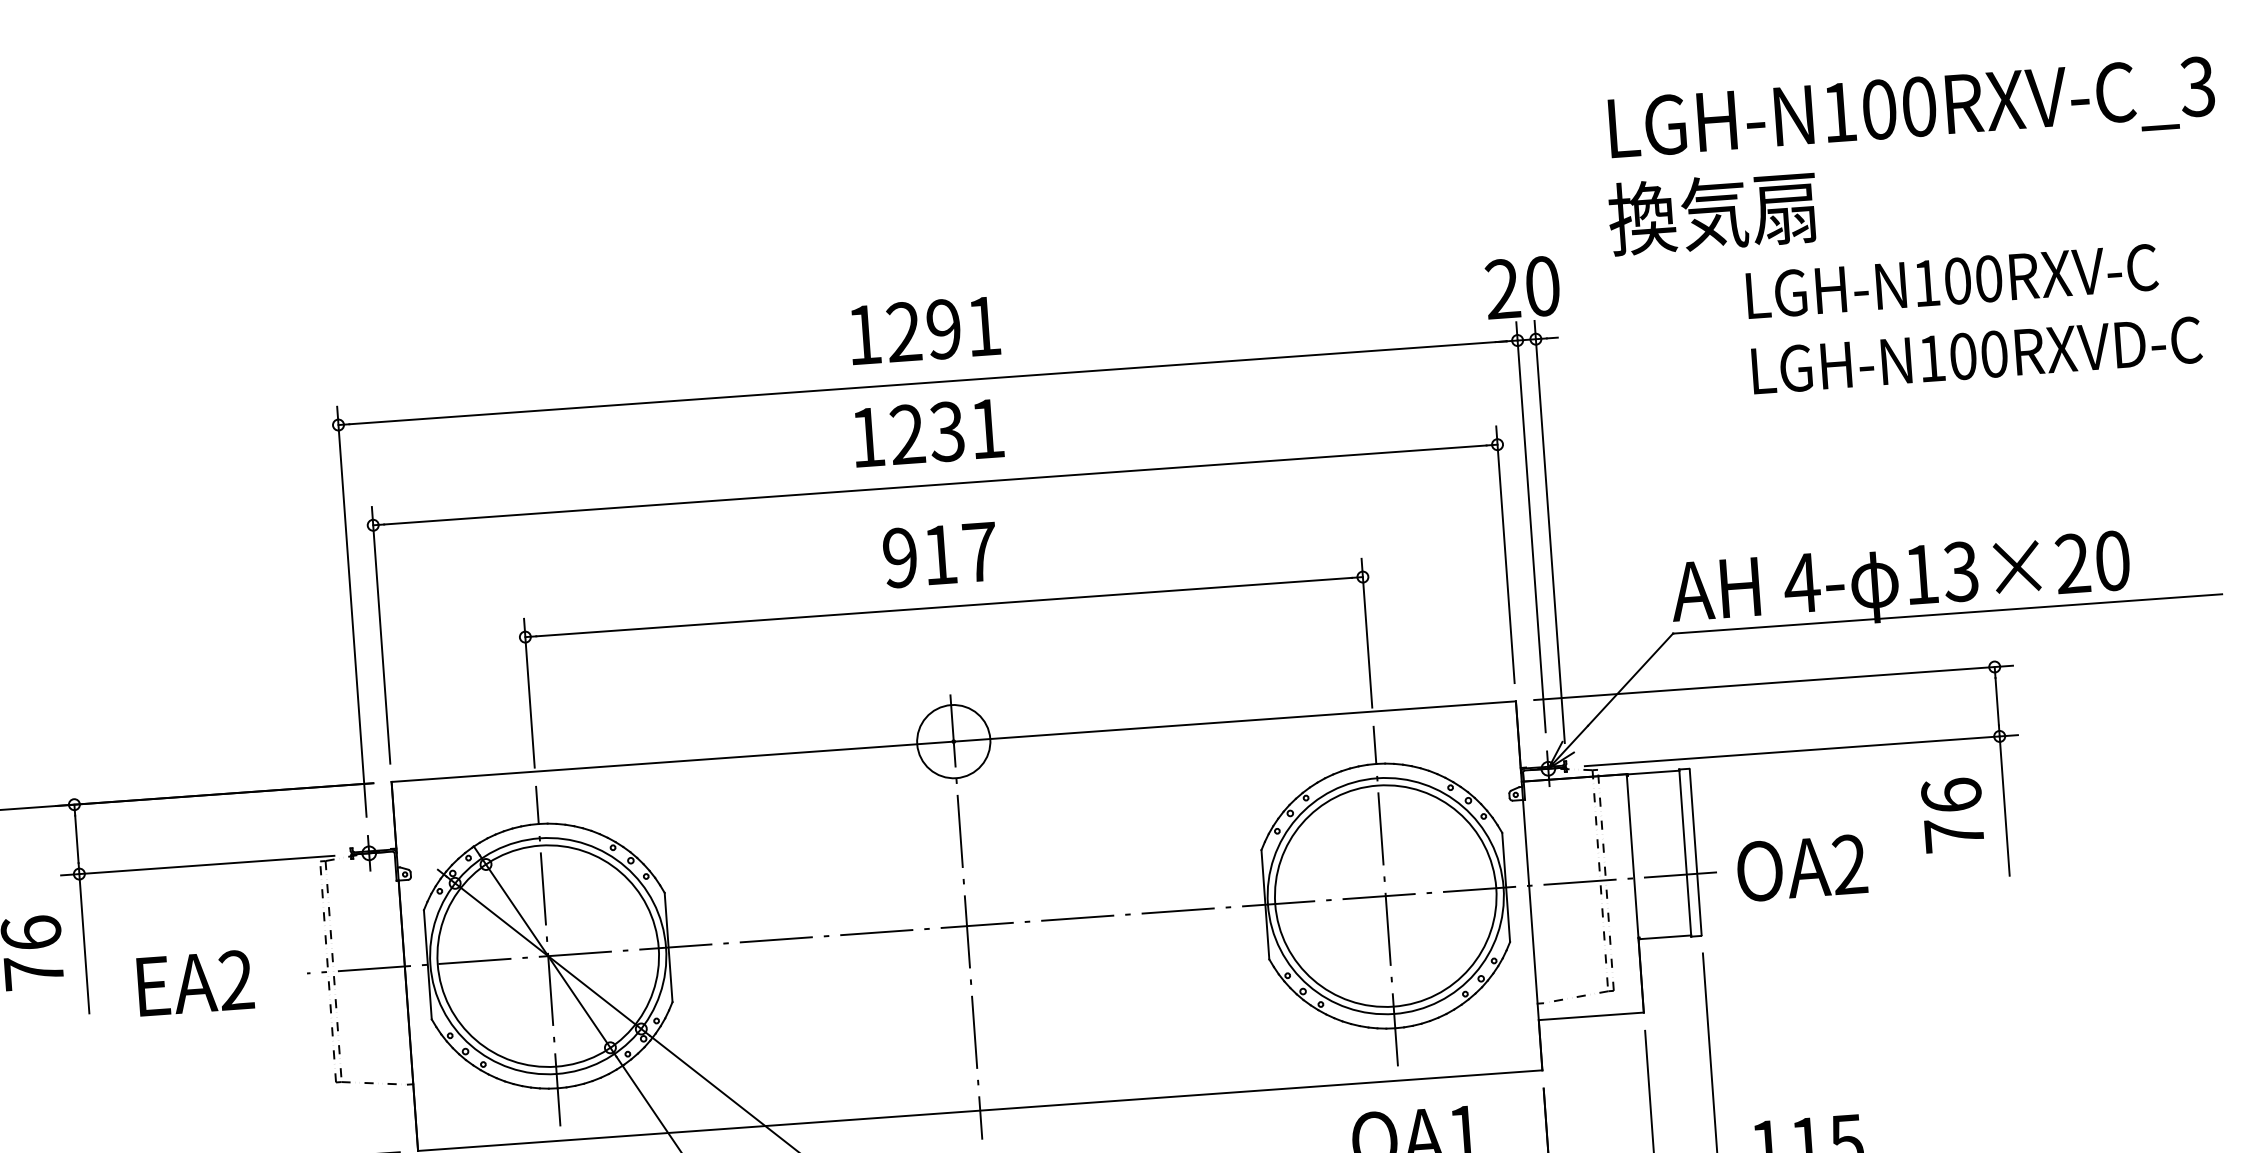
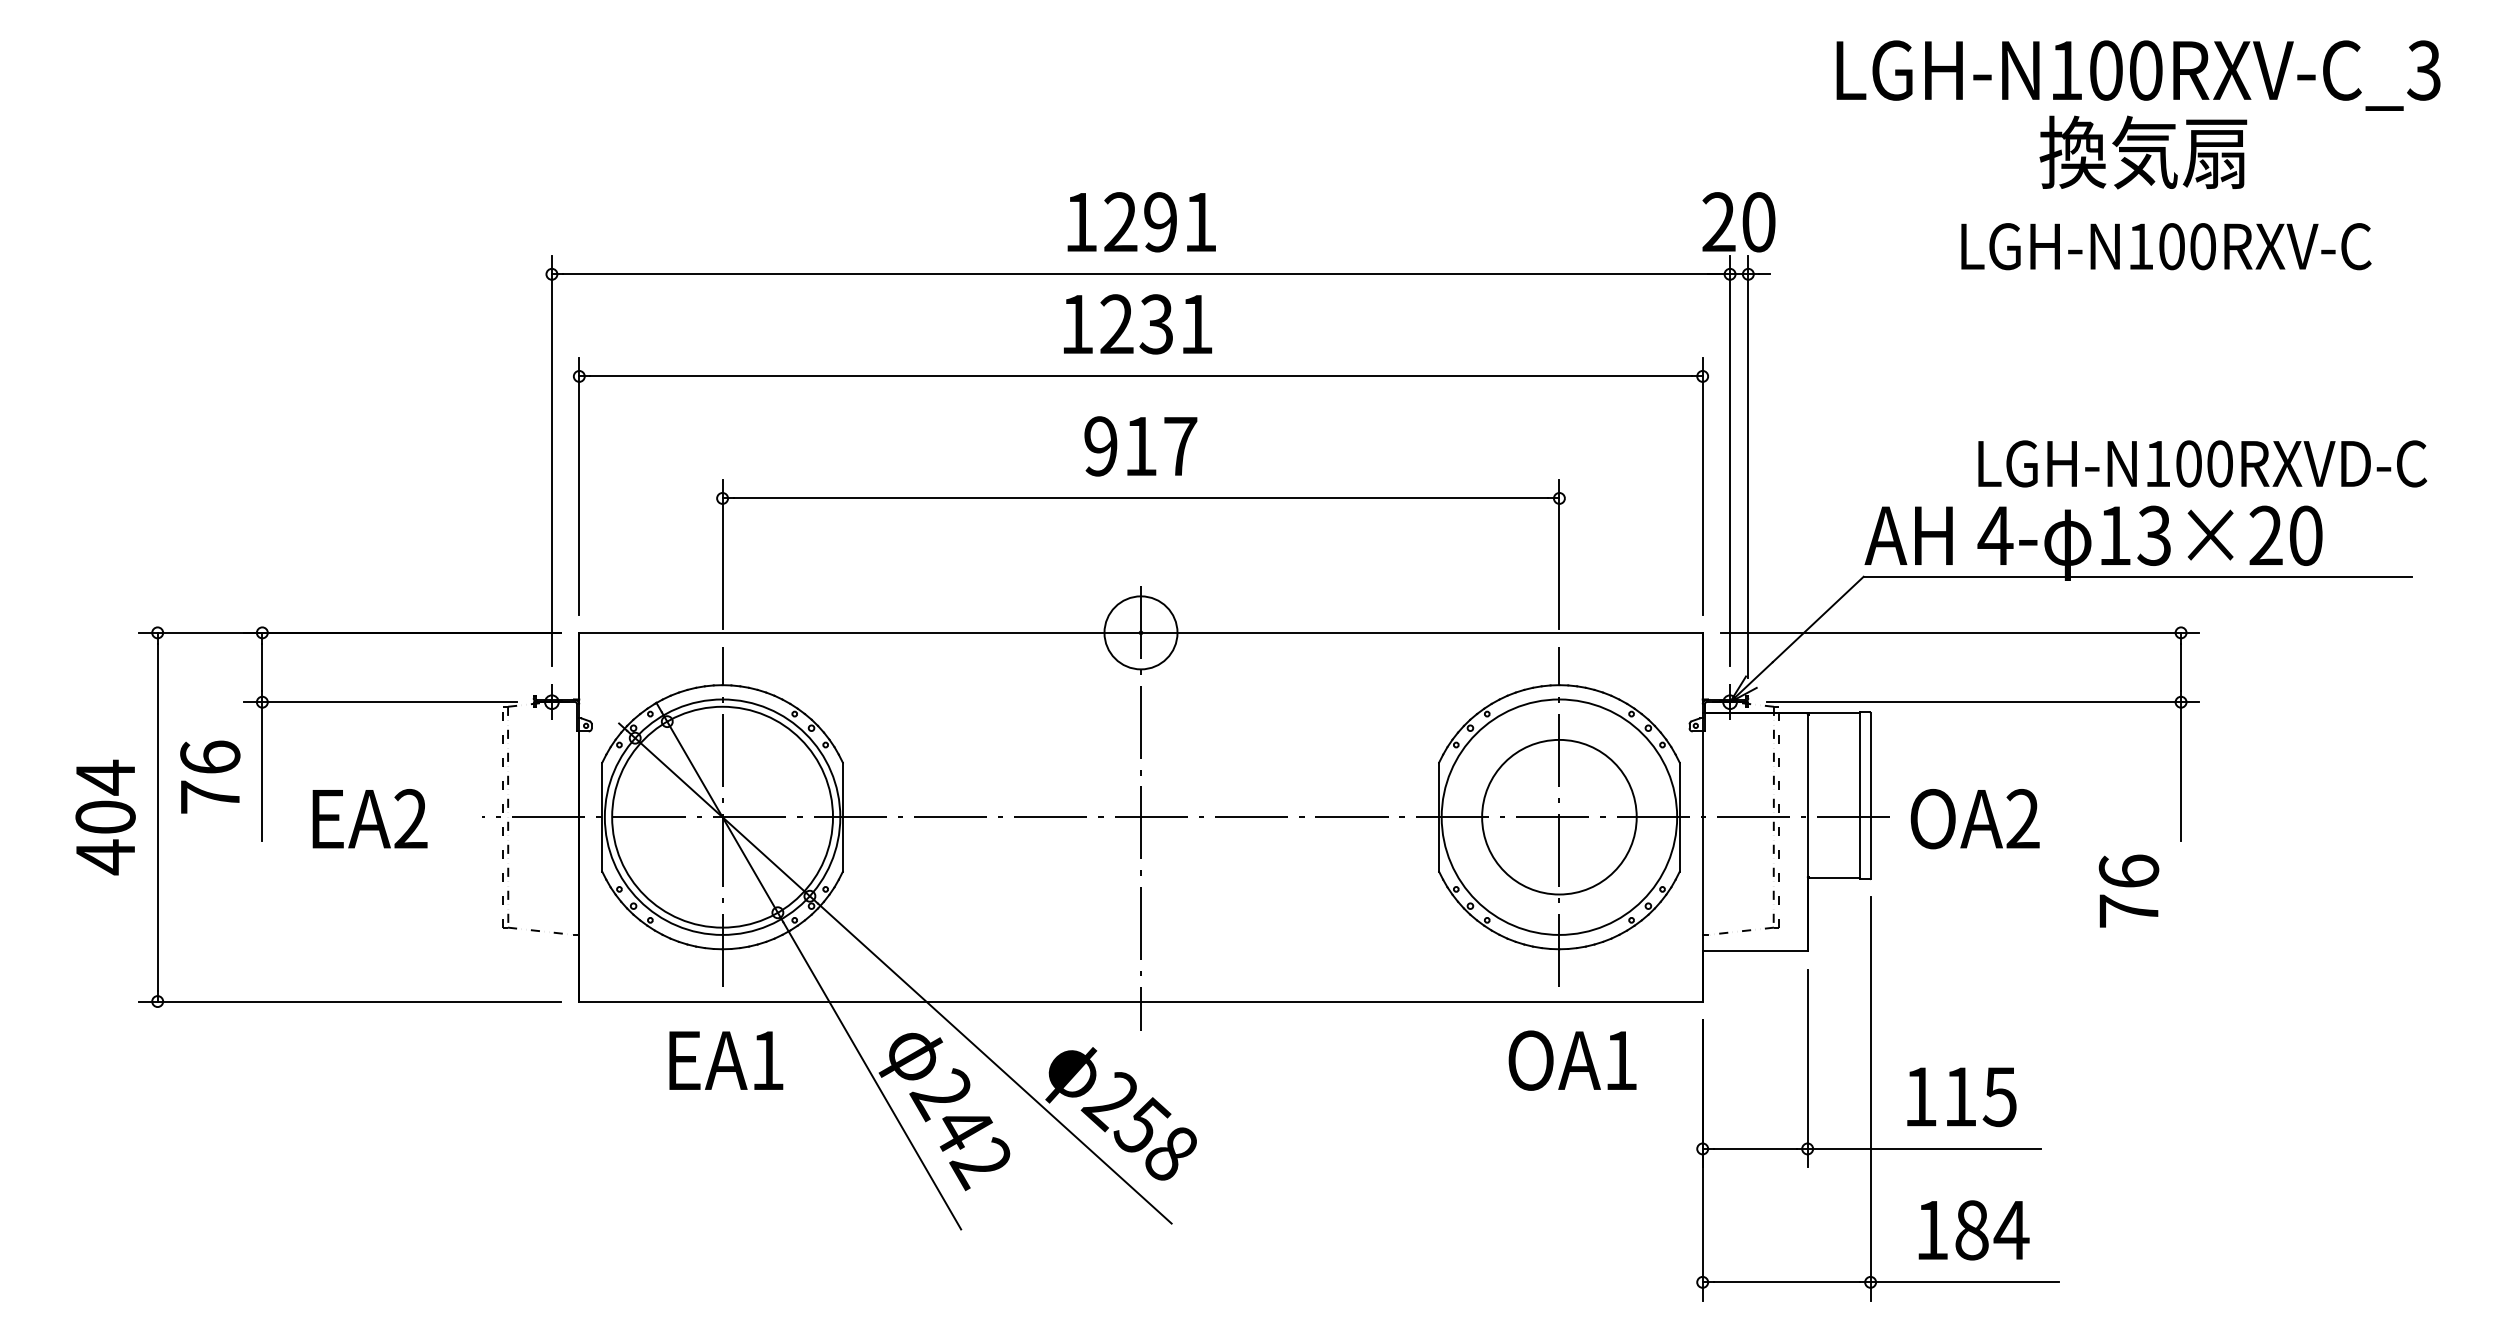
text: (1713, 213) -> (2143, 152), moved
text: (1976, 355) -> (2202, 463), moved
text: (1952, 814) -> (2128, 890), moved
circle: (1385, 895) -> (1559, 816), size x0.7

